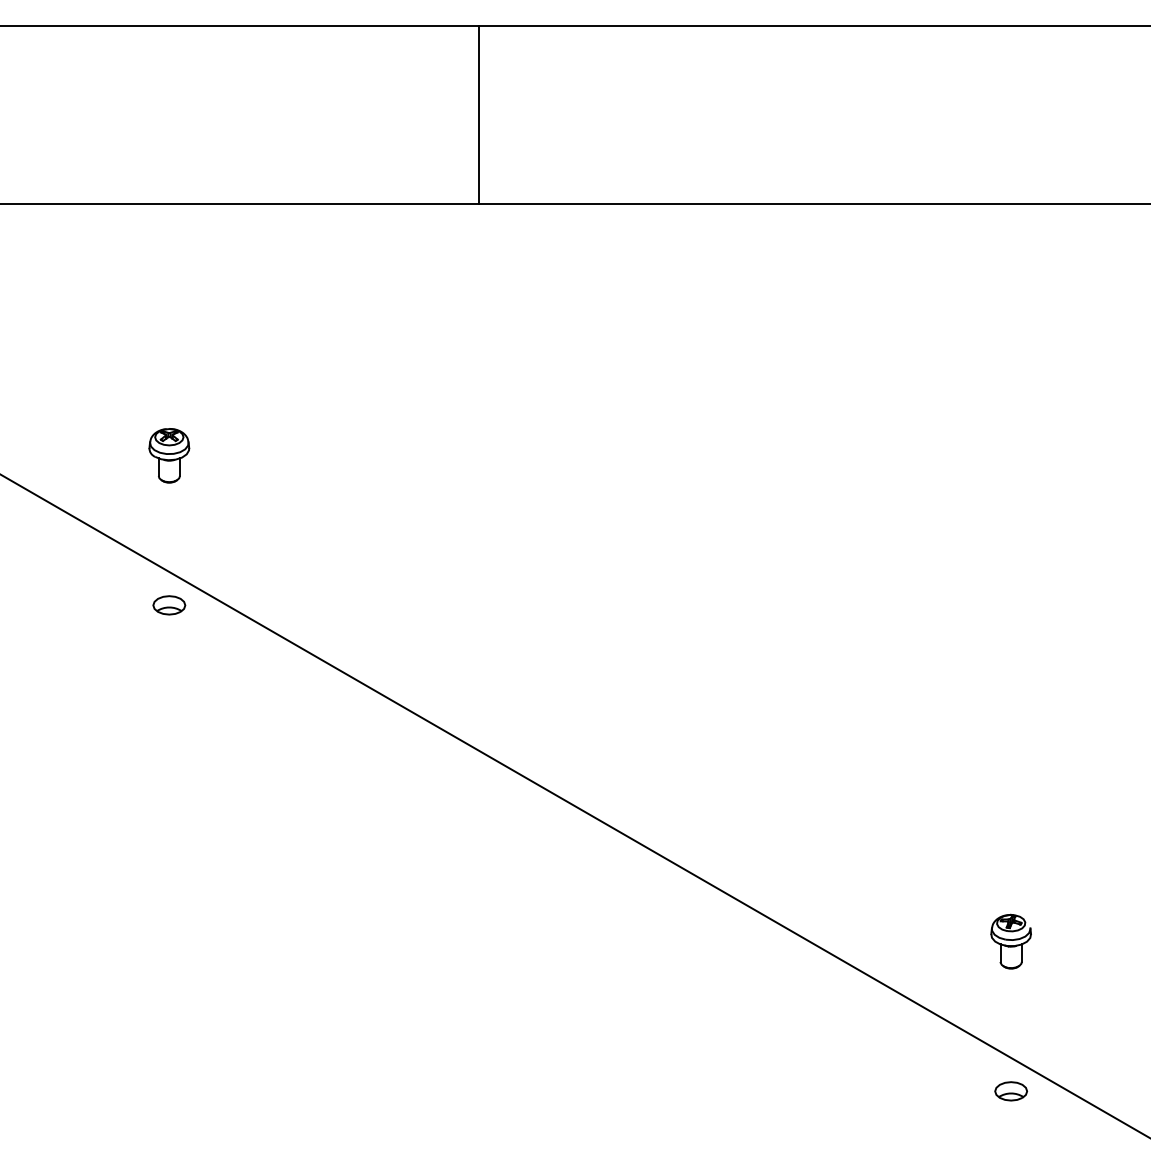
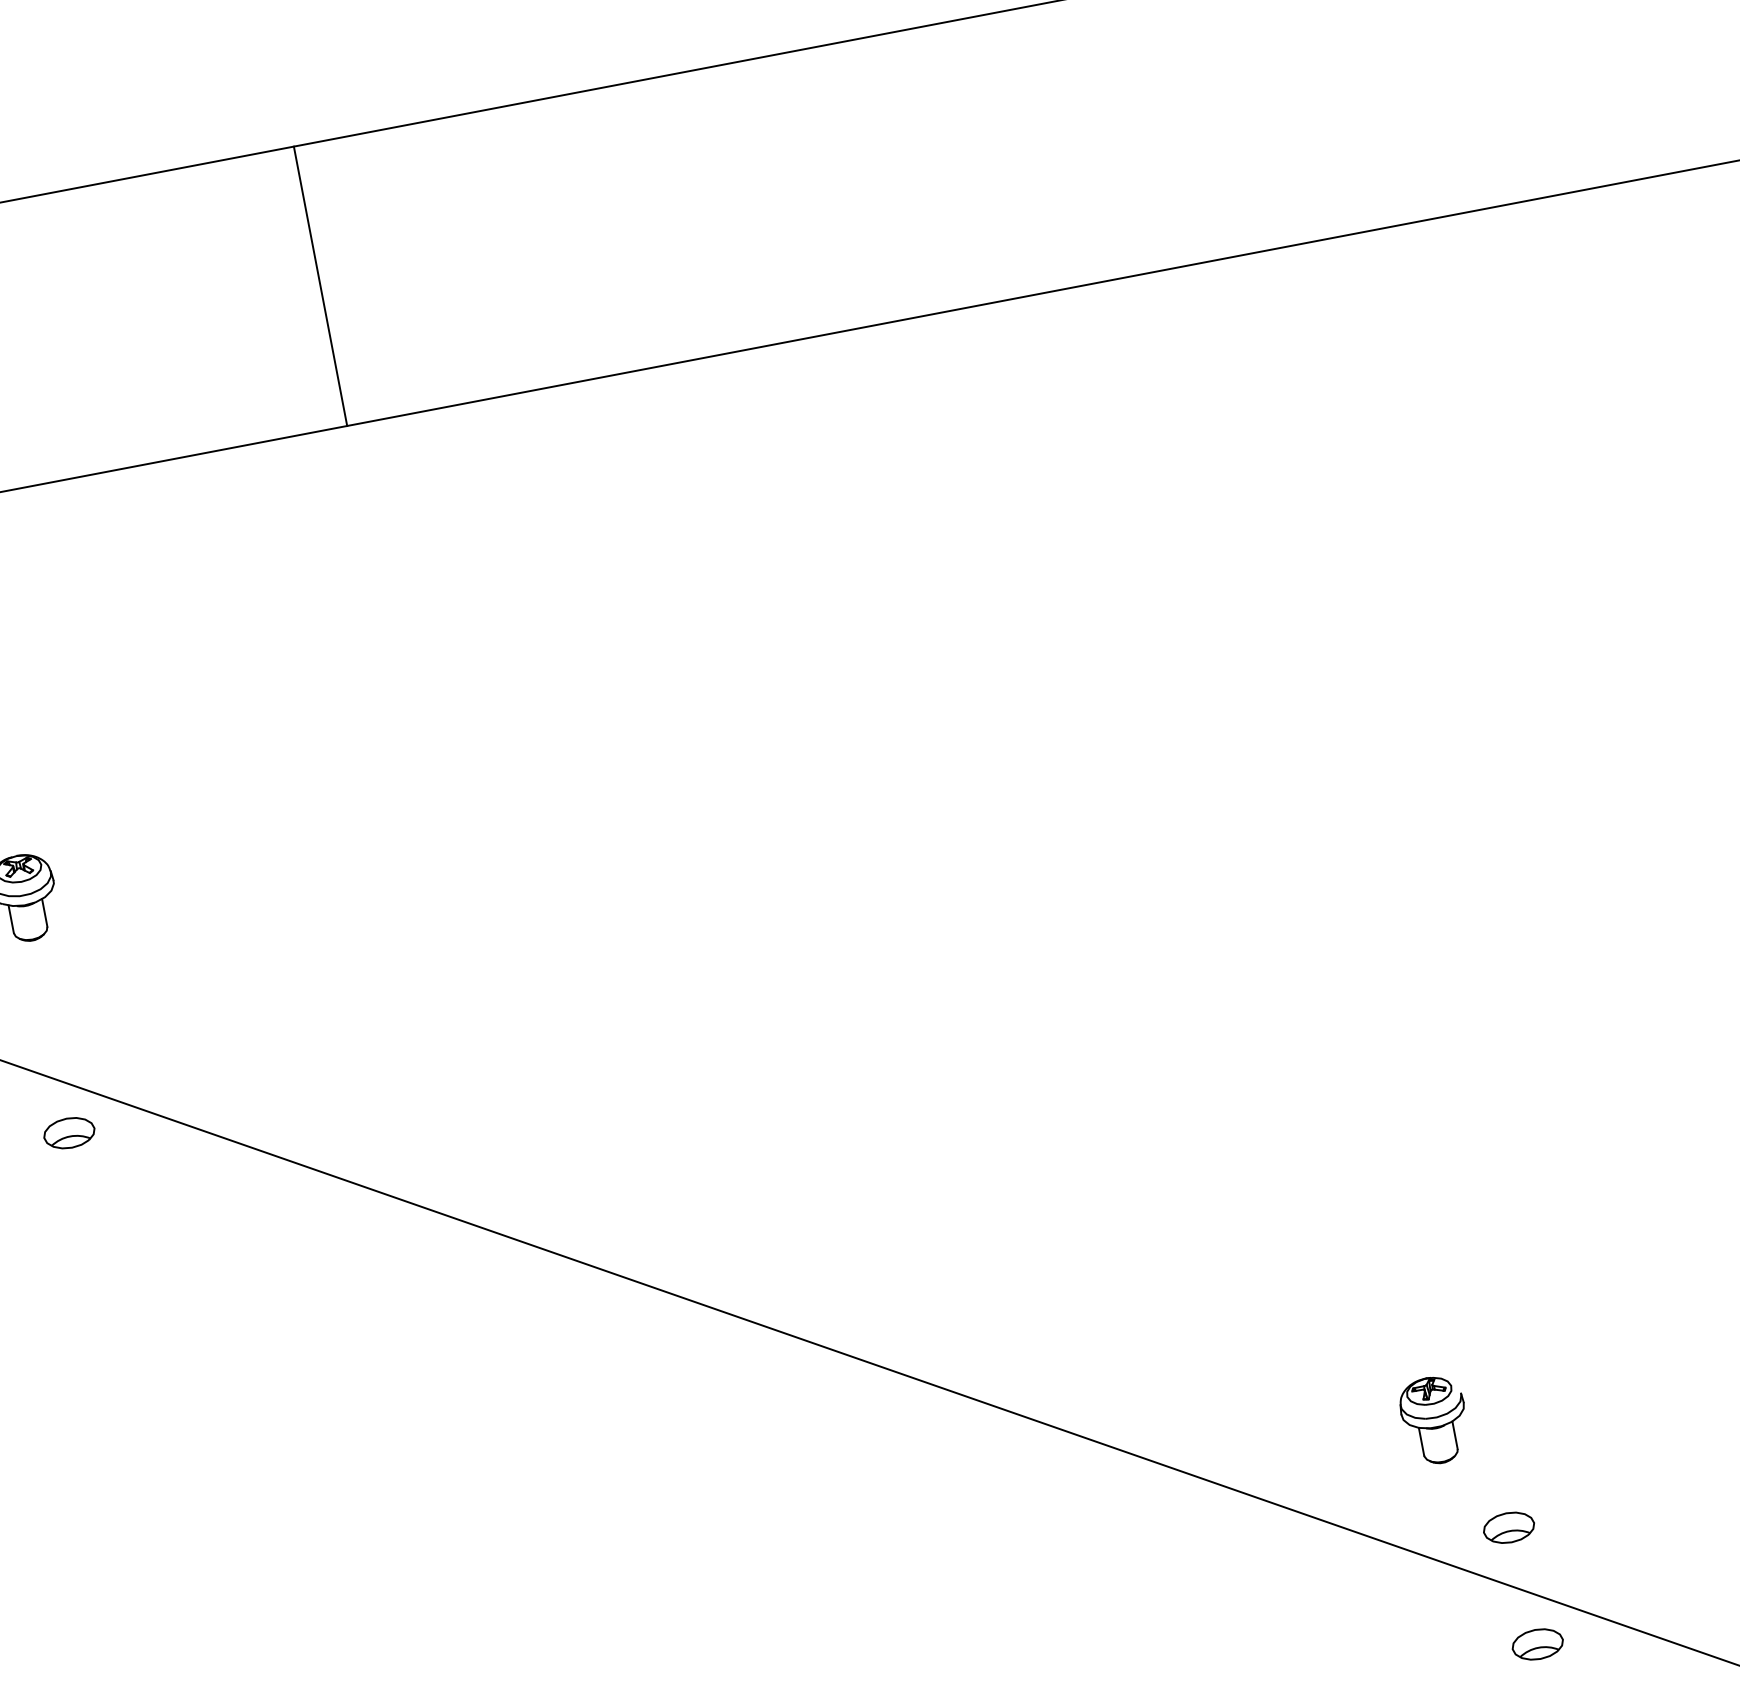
line: (478, 114) -> (320, 285), moved
part: (1010, 941) -> (1433, 1420), moved
part: (1006, 1016) -> (1508, 1528), added

